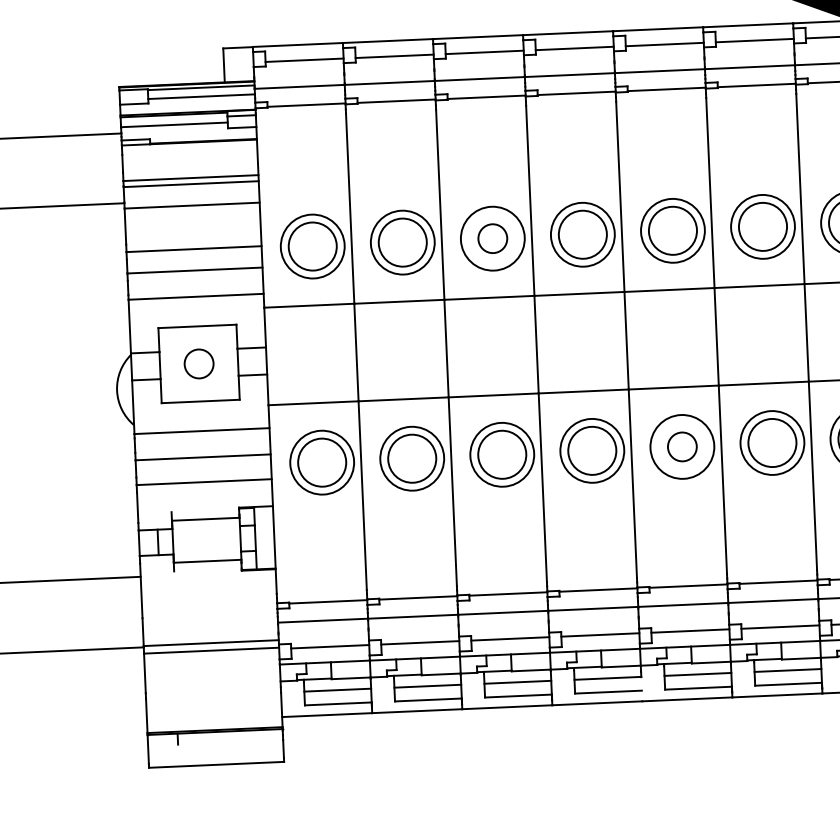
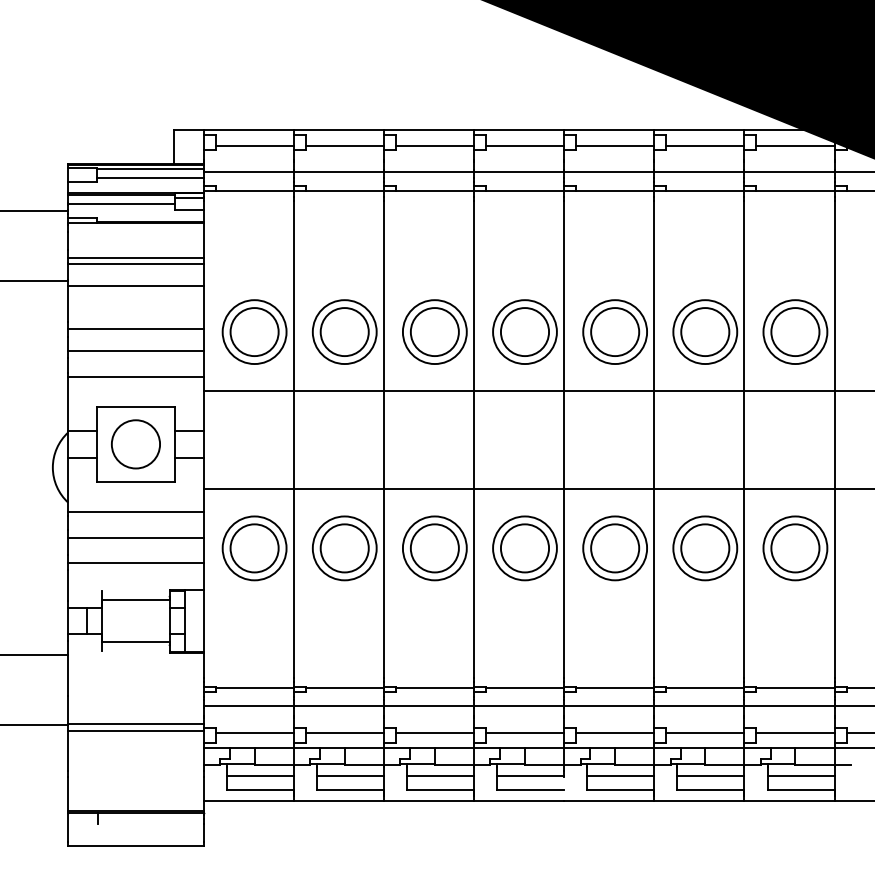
circle: (492, 239) -> (434, 332), size x1.67
circle: (198, 364) -> (135, 444), size x1.67
circle: (682, 447) -> (615, 548), size x1.67

